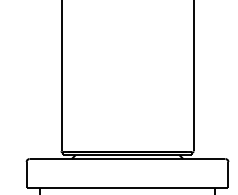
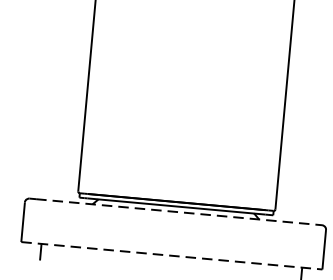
line: (127, 159) -> (175, 212), solid -> dashed
line: (127, 188) -> (171, 255), solid -> dashed

